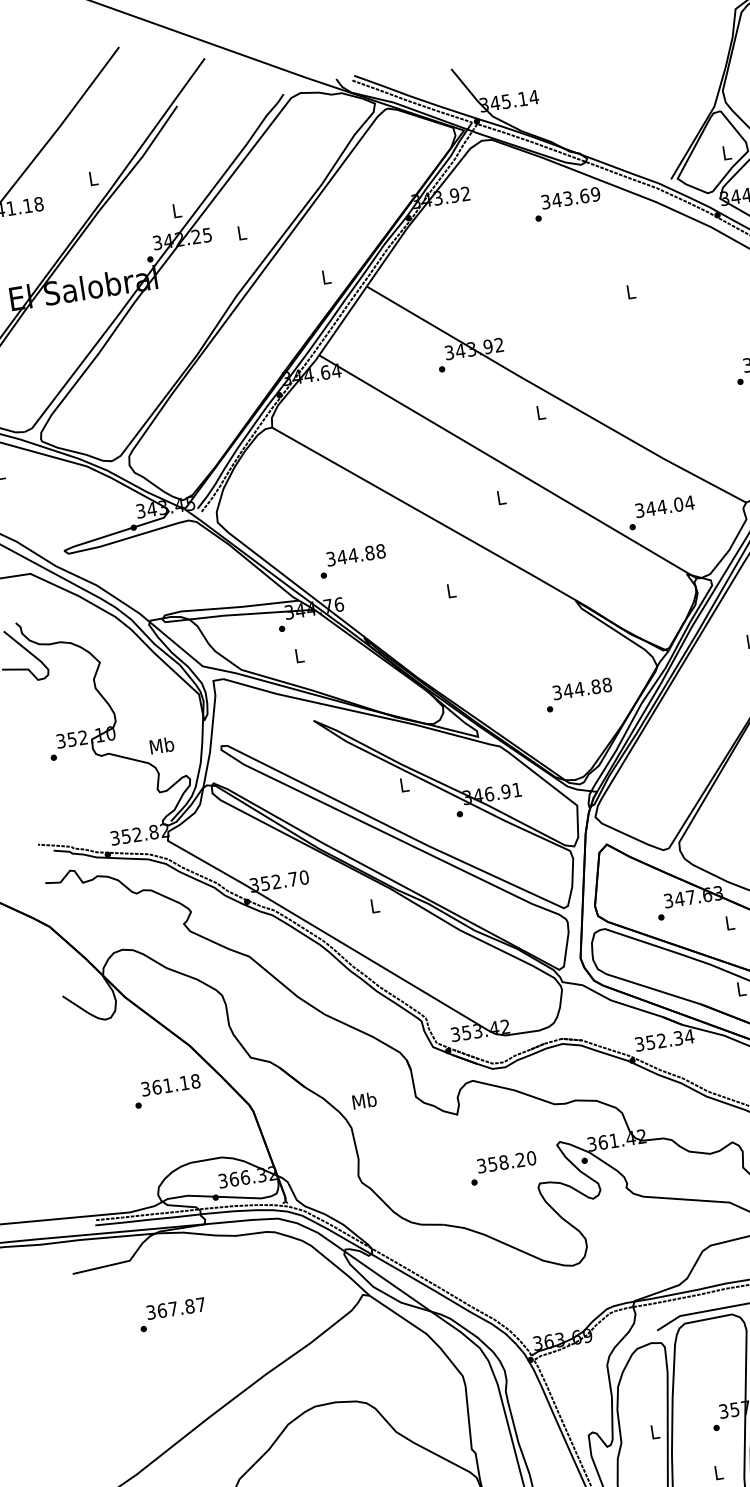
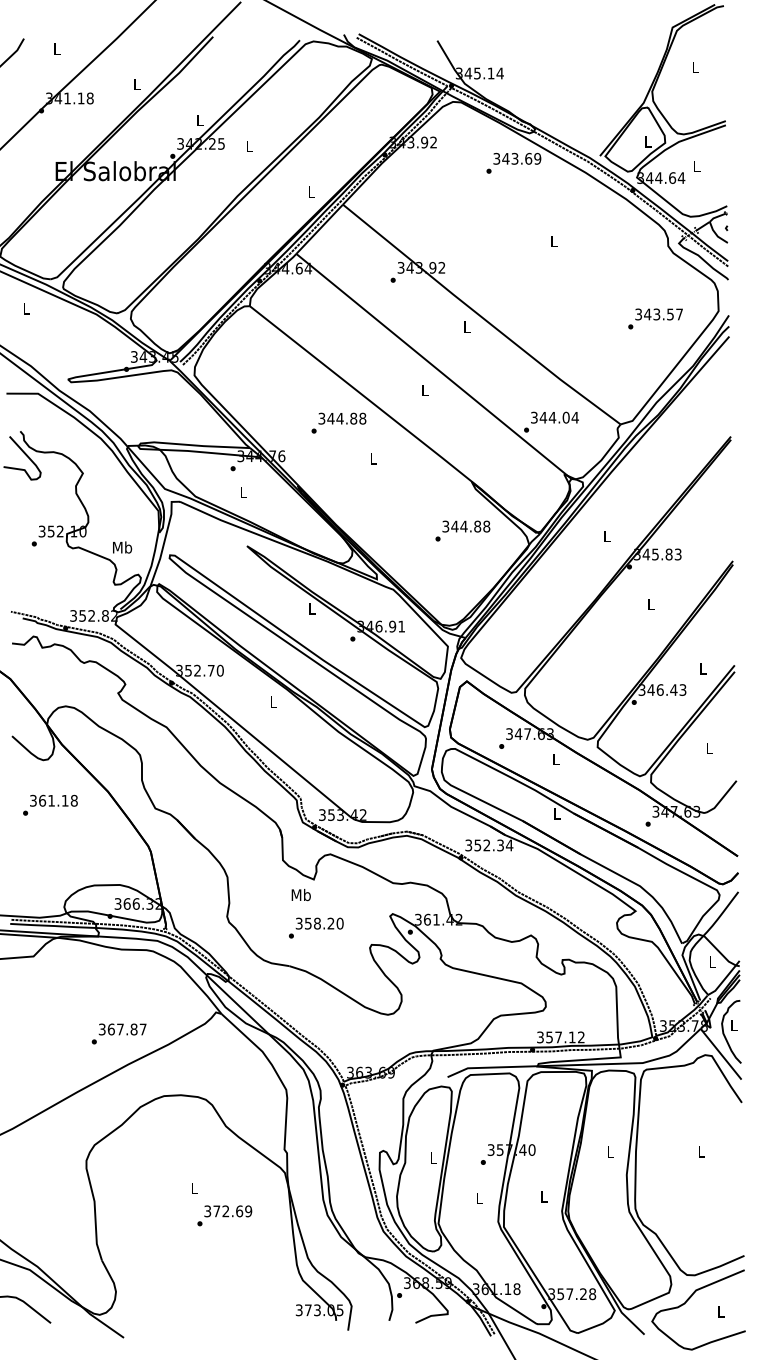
text: (352, 560) -> (338, 422), moved
text: (578, 694) -> (462, 530), moved
text: (167, 1090) -> (50, 804), moved
text: (363, 1101) -> (300, 895), moved
text: (503, 1167) -> (316, 927), moved
text: (171, 1314) -> (118, 1033), moved

